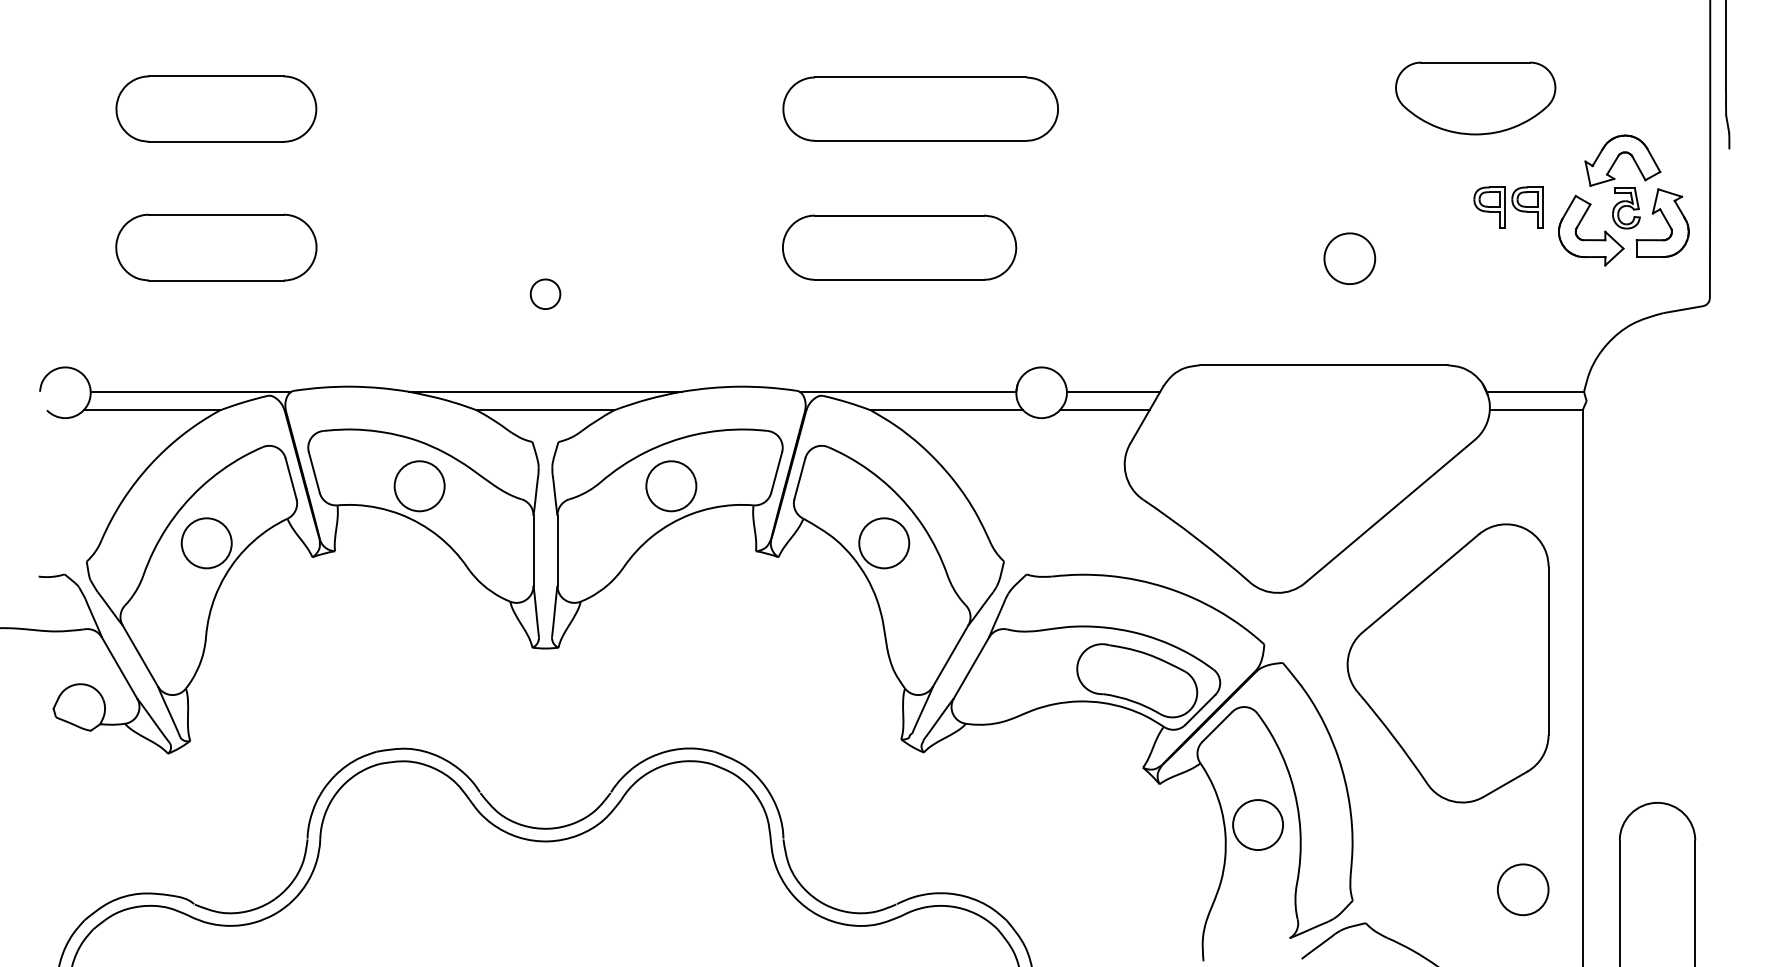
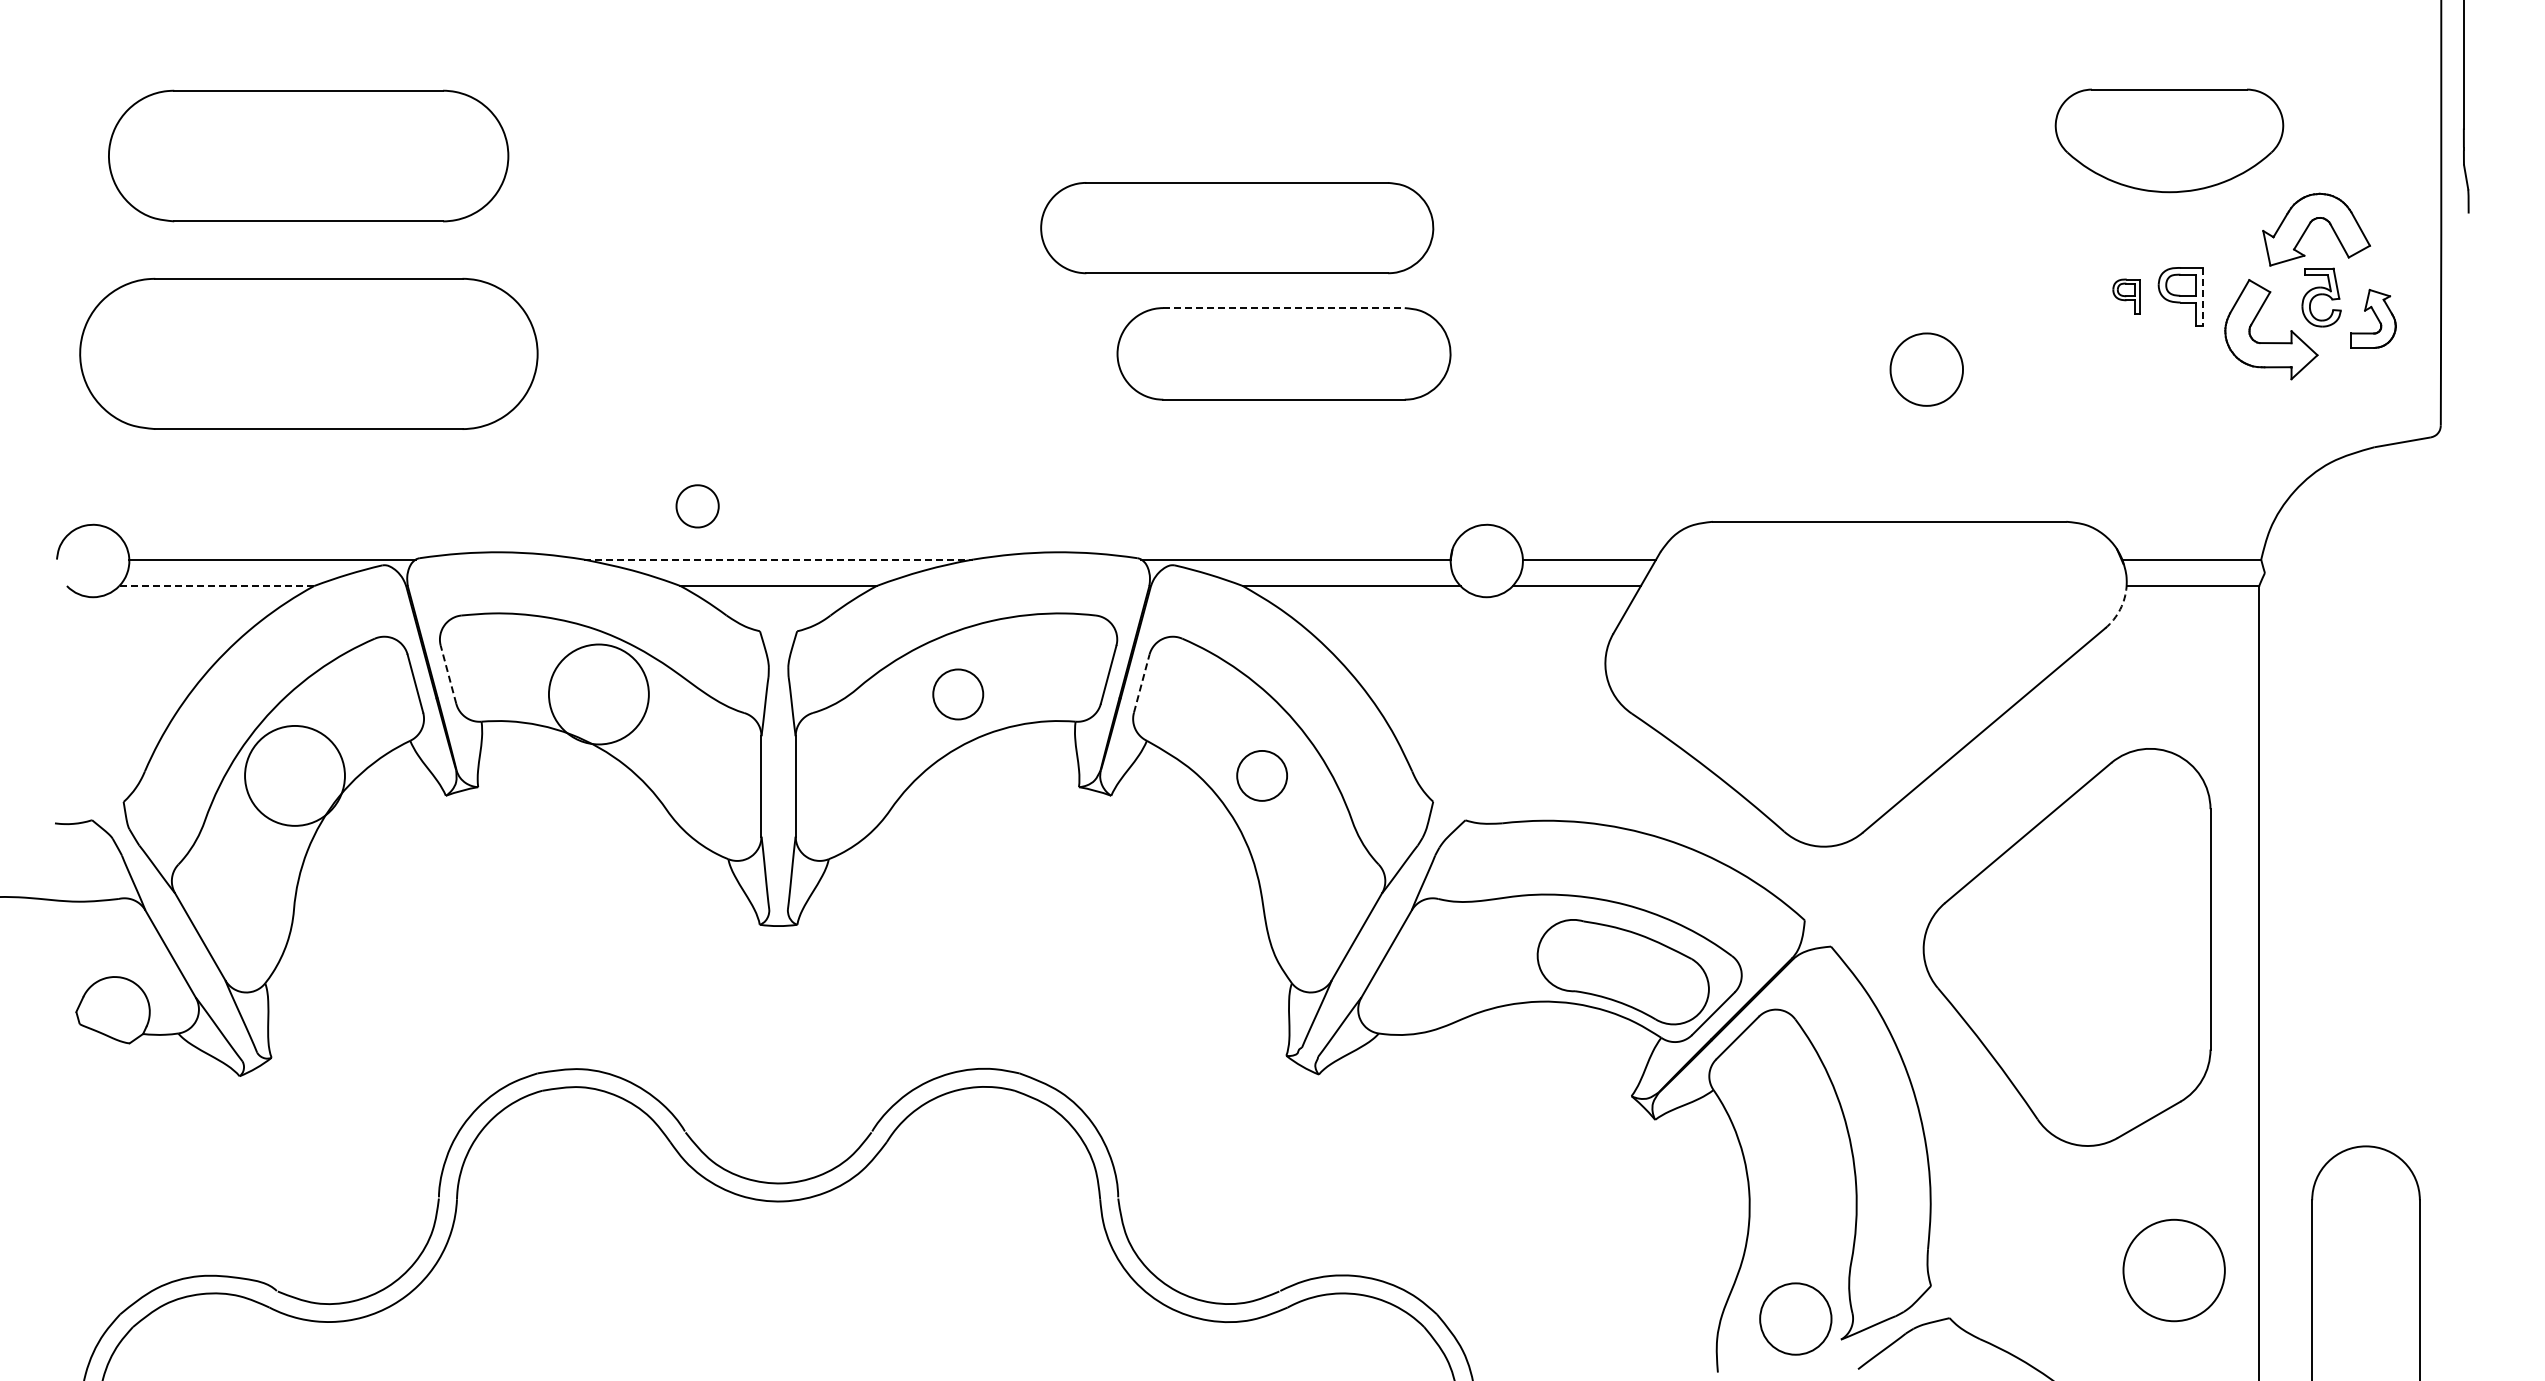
part: (1475, 98) -> (2169, 140), moved
part: (216, 108) -> (308, 155), size x1.4
part: (920, 109) -> (1237, 228), moved
part: (1489, 207) -> (2126, 296), size x0.6
line: (1543, 207) -> (2203, 296), solid -> dashed
line: (899, 215) -> (1284, 308), solid -> dashed
part: (1662, 222) -> (2373, 318), size x0.6
part: (216, 247) -> (308, 353), size x1.6
part: (545, 294) -> (697, 506), moved
line: (545, 391) -> (778, 559), solid -> dashed
line: (151, 410) -> (216, 586), solid -> dashed
arc: (1485, 426) -> (2120, 609), solid -> dashed
line: (314, 472) -> (448, 674), solid -> dashed
line: (799, 478) -> (1141, 683), solid -> dashed
circle: (419, 486) -> (598, 694), size x1.4
circle: (670, 486) -> (957, 694), size x0.7
circle: (206, 543) -> (294, 775), size x1.4
circle: (883, 543) -> (1261, 775), size x0.7
circle: (1257, 824) -> (1795, 1318), moved
circle: (1523, 889) -> (2174, 1270), size x1.4

